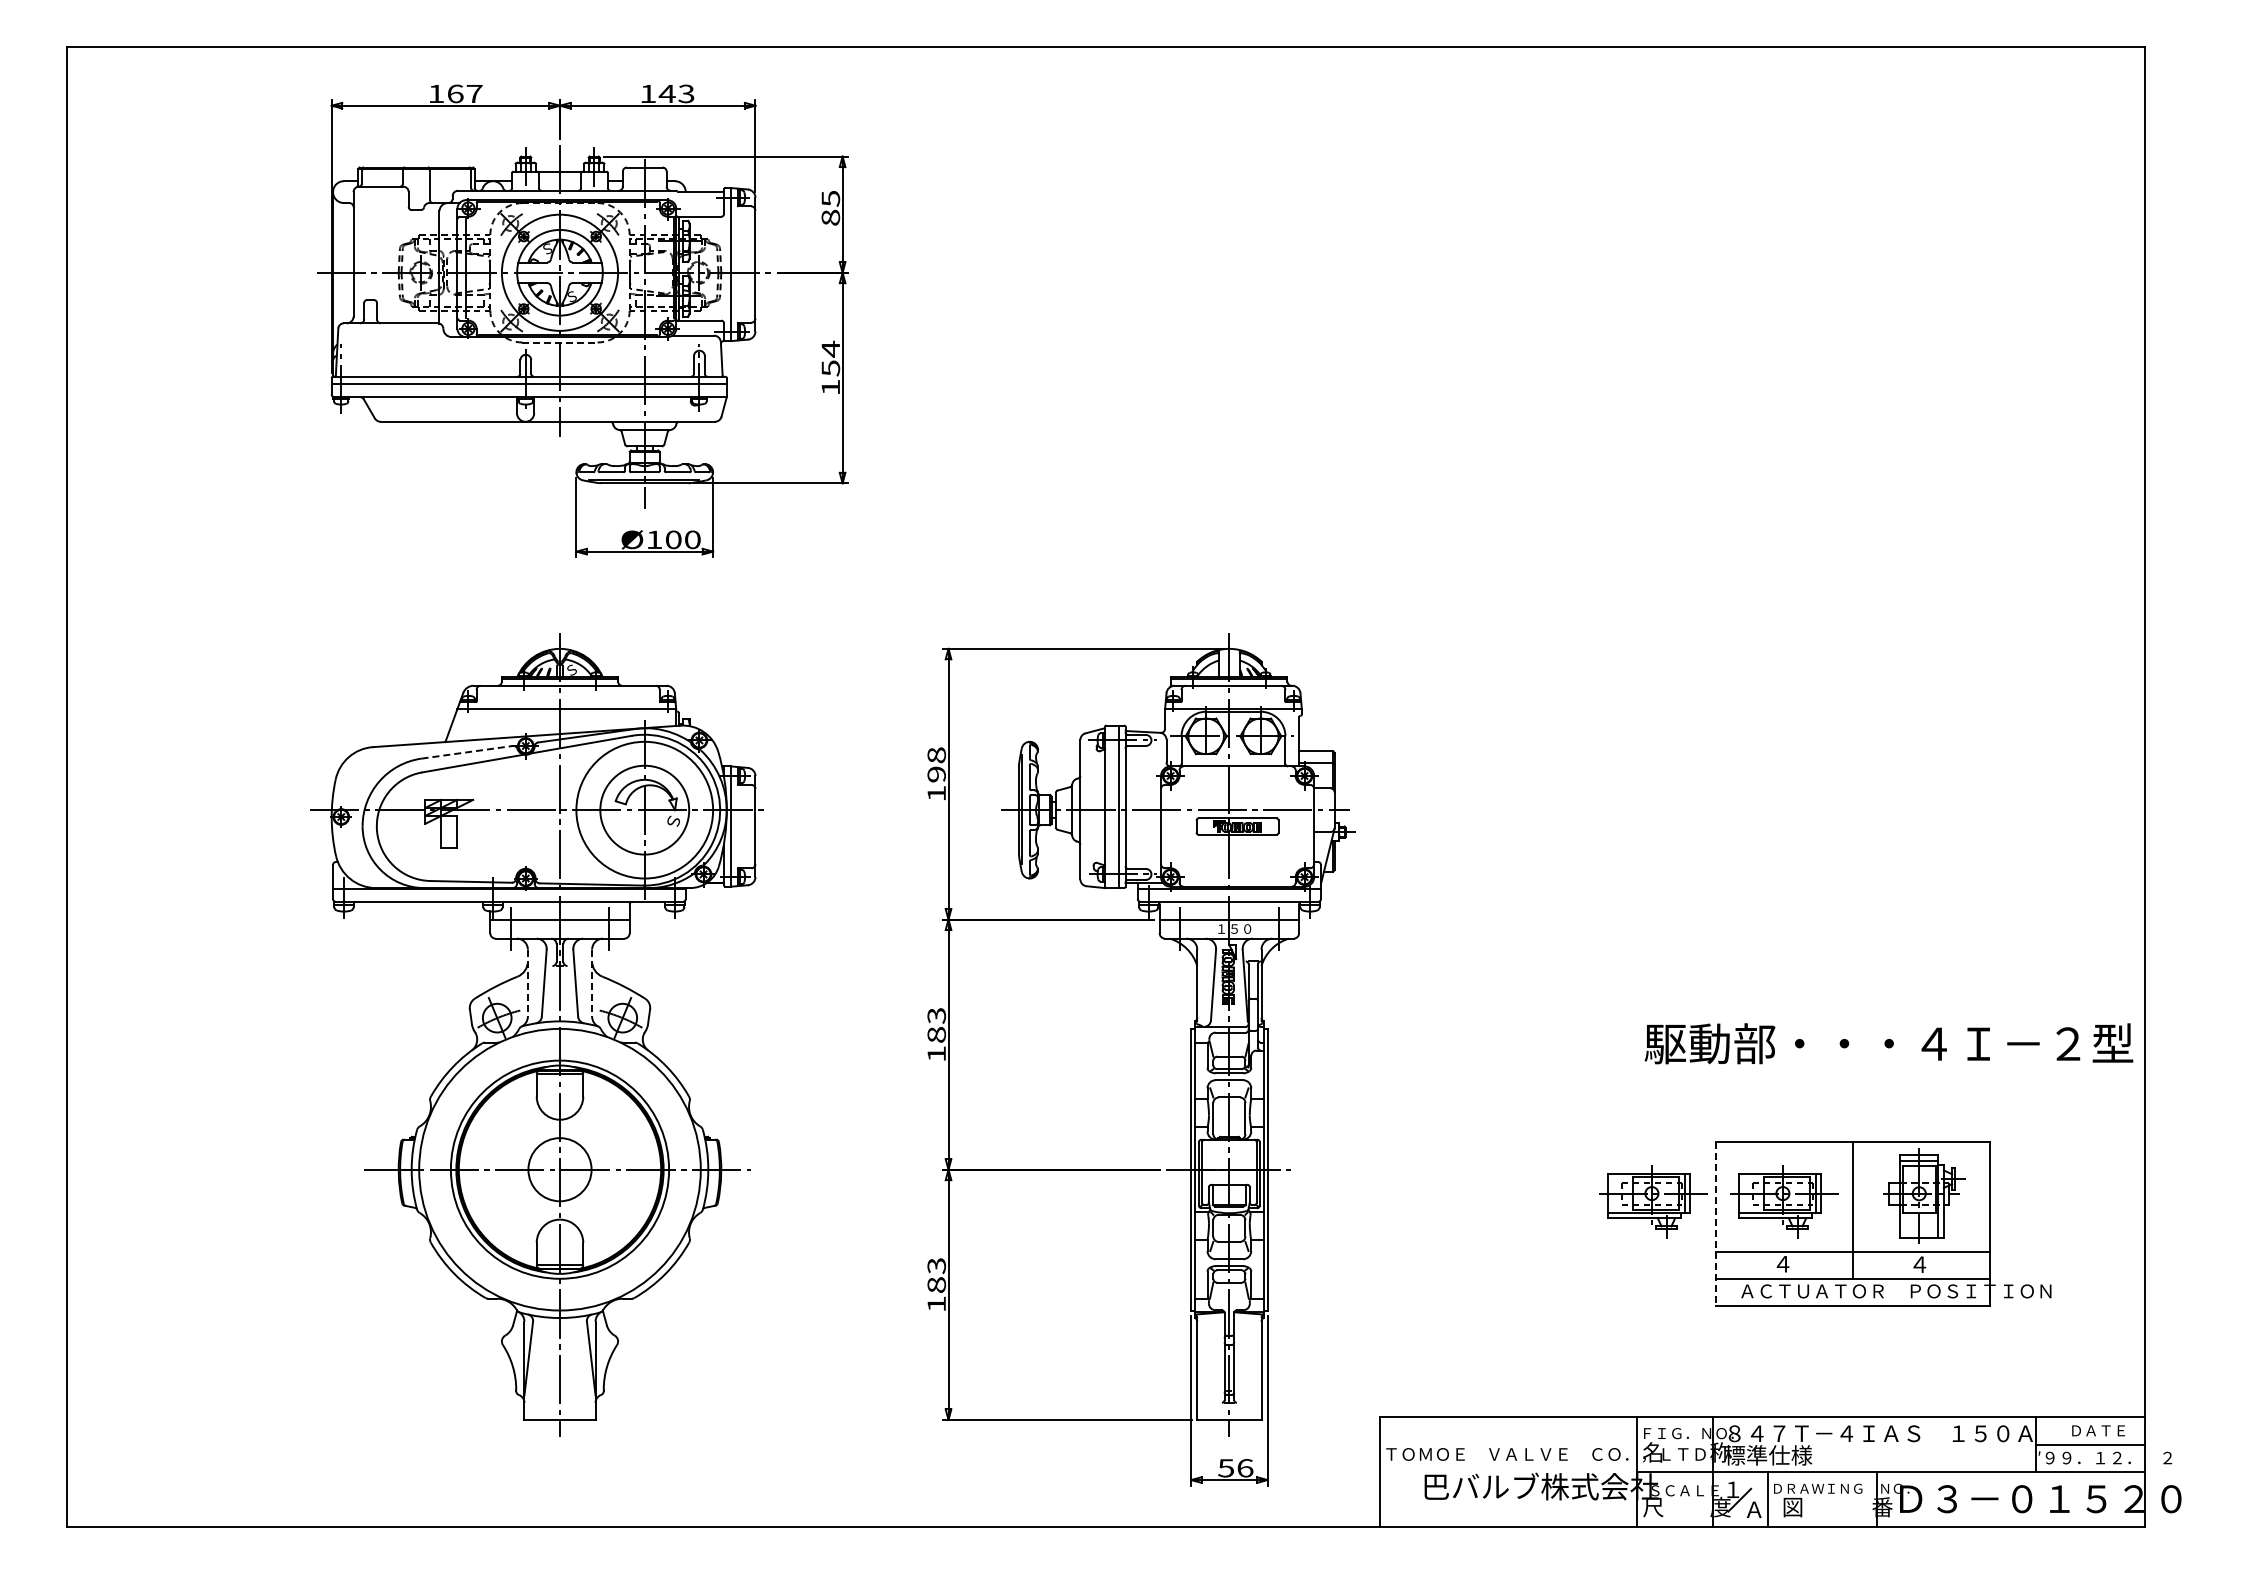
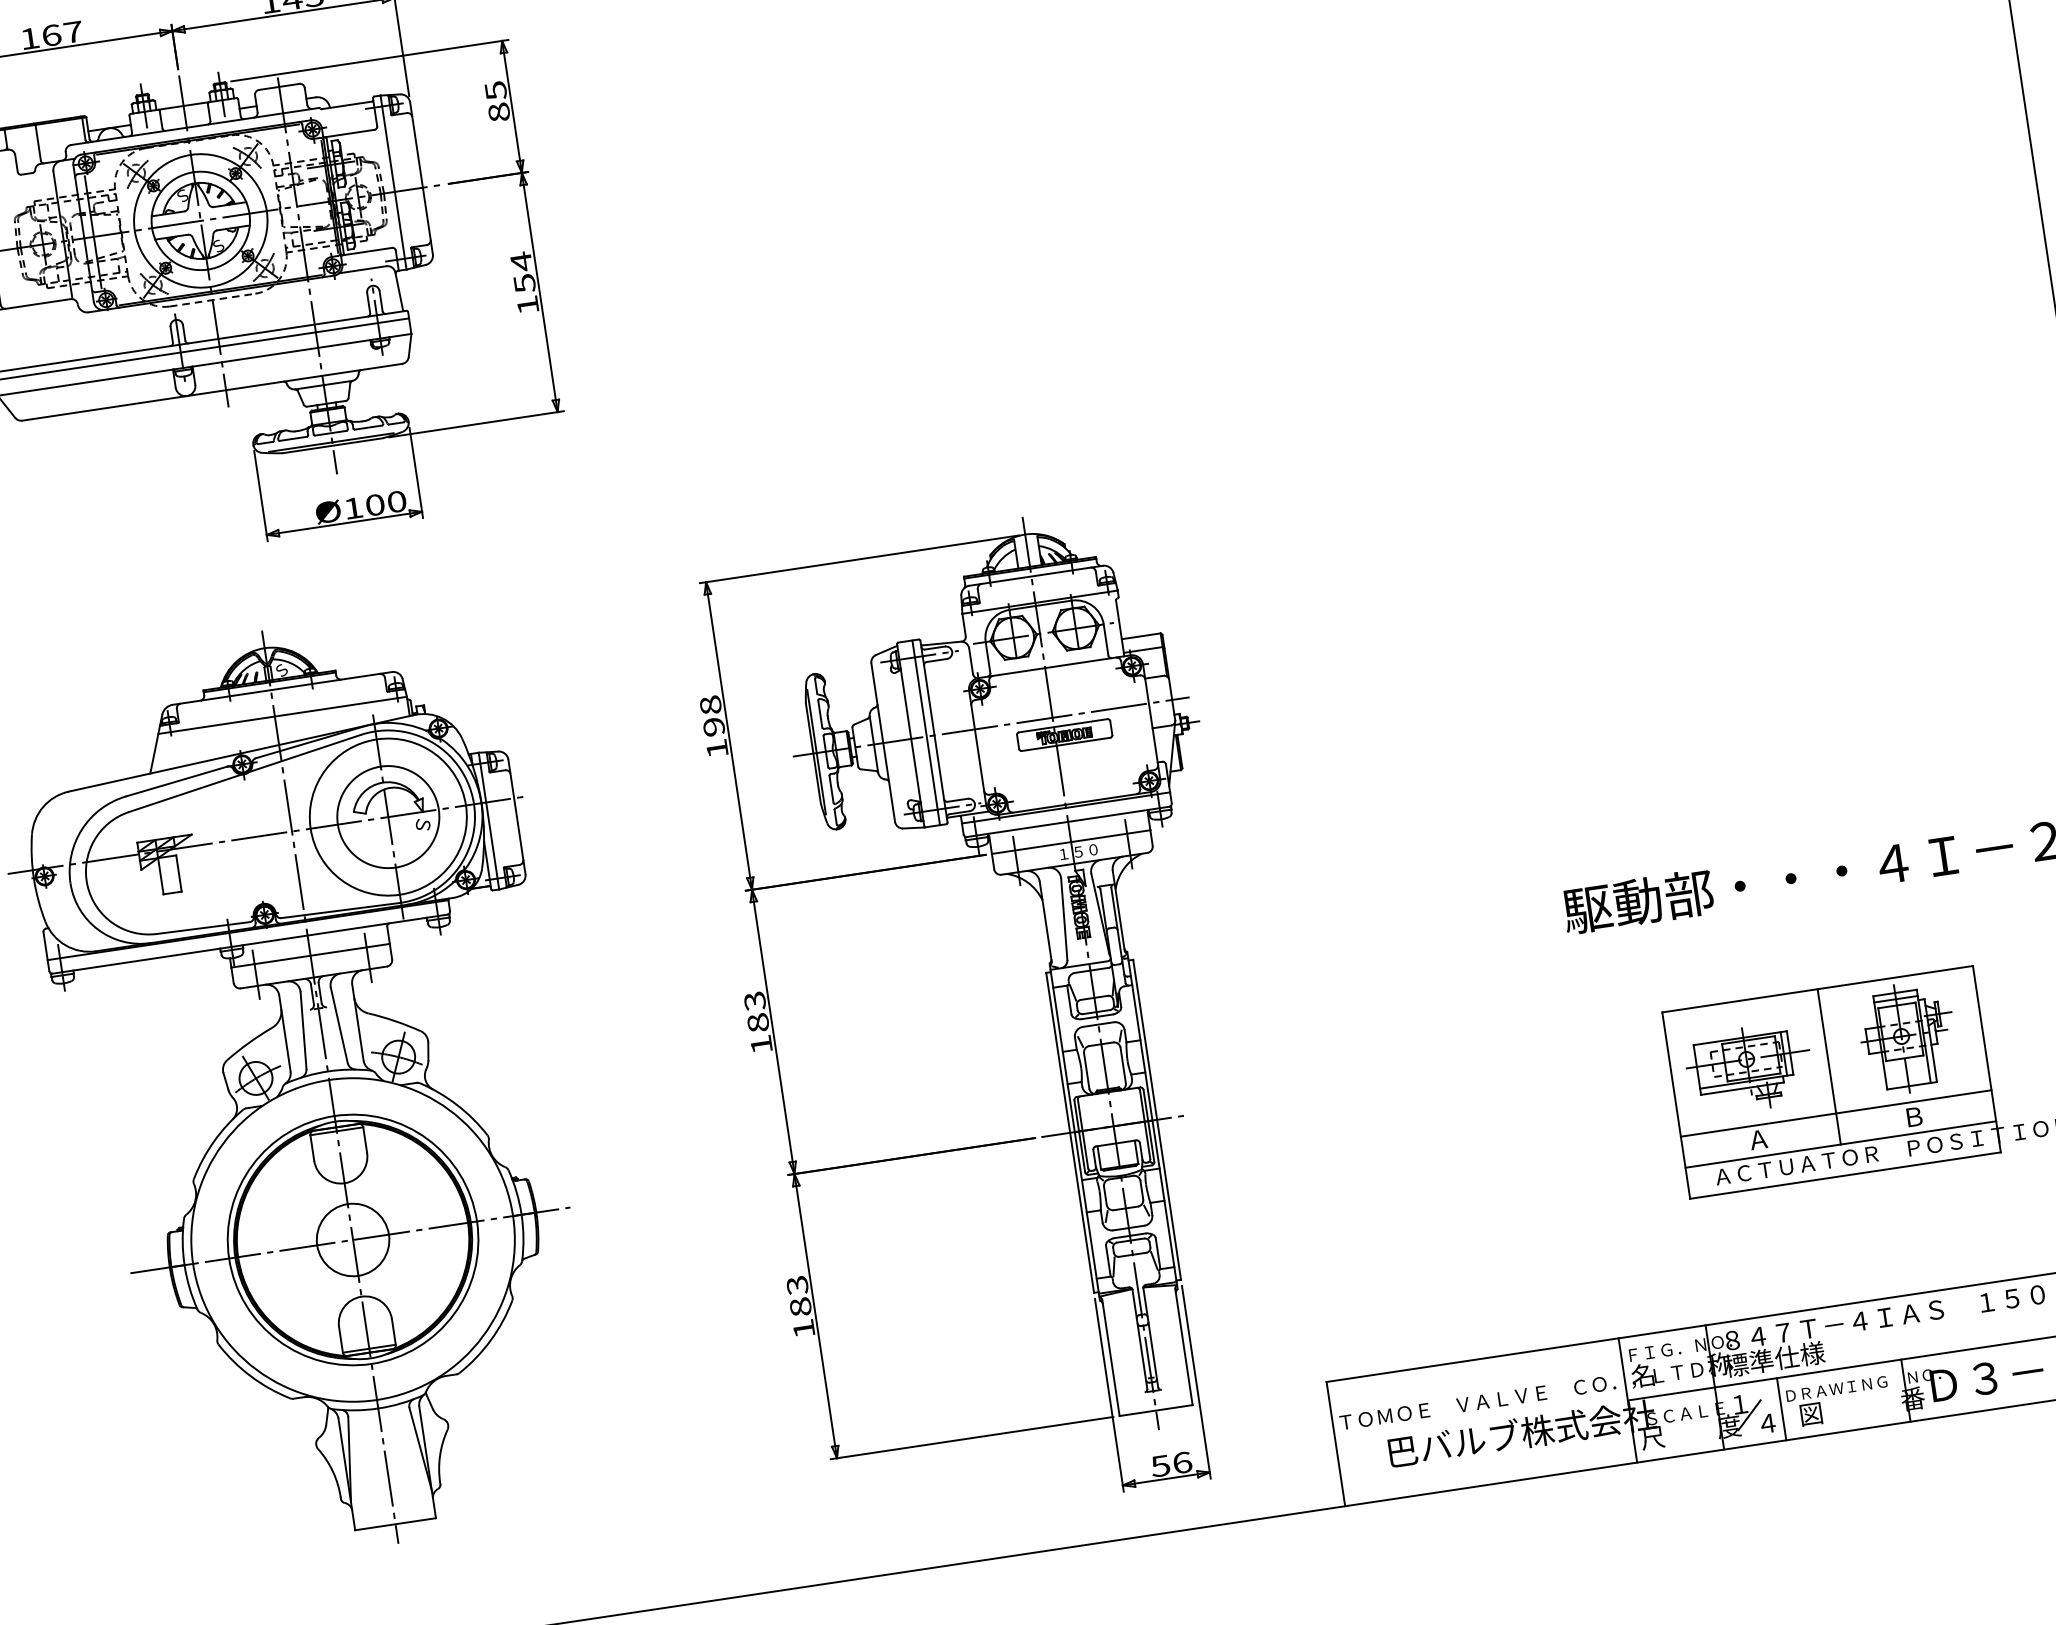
line: (467, 752) -> (177, 781), dashed -> solid
line: (527, 983) -> (284, 1033), dashed -> solid
line: (592, 983) -> (358, 1022), dashed -> solid
part: (1653, 1201) -> (1600, 1090), removed
line: (1716, 1224) -> (1676, 1105), dashed -> solid
text: (1782, 1264) -> (1758, 1140), ４ -> Ａ
text: (1919, 1264) -> (1913, 1116), ４ -> Ｂ
text: (1754, 1509) -> (1767, 1423), Ａ -> ４

